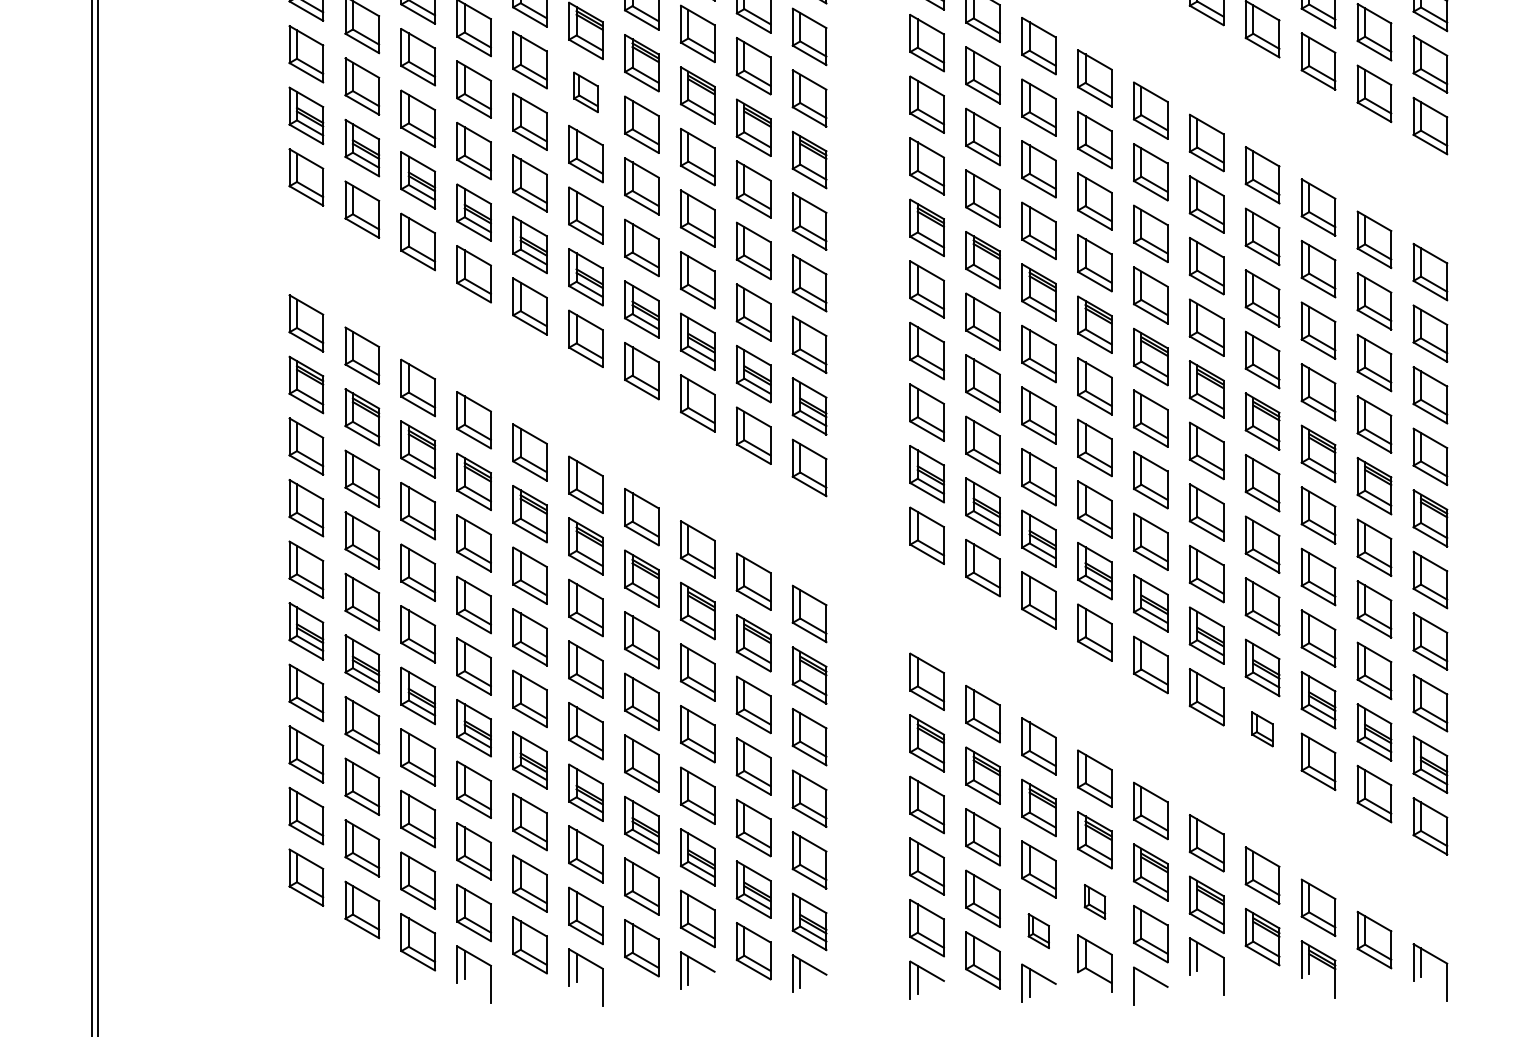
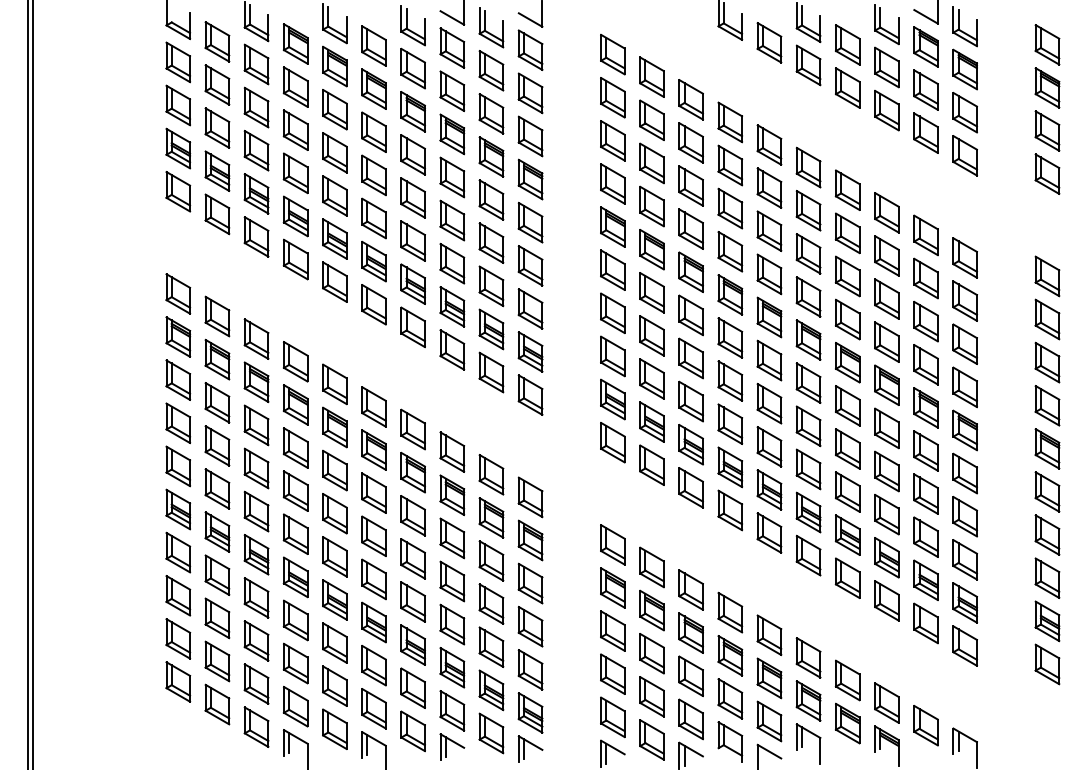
part: (585, 91) -> (373, 131), size x1.43
part: (1262, 728) -> (847, 577), size x1.67
part: (1095, 901) -> (730, 698), size x1.67
part: (1038, 931) -> (690, 719), size x1.67

